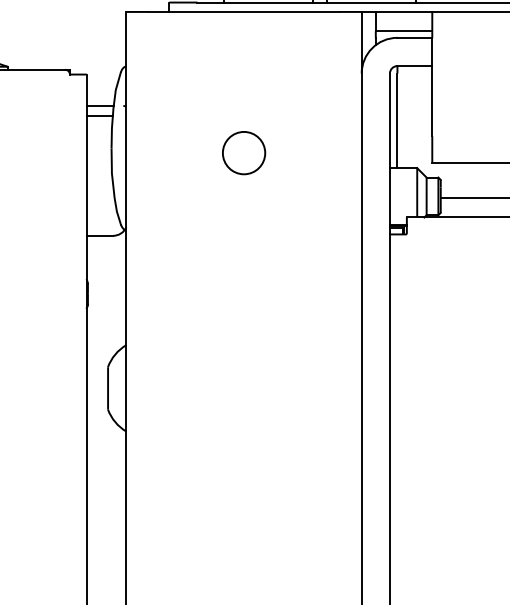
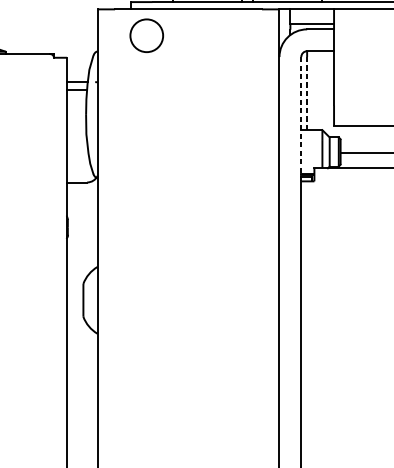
line: (397, 120) -> (307, 93), solid -> dashed
circle: (244, 153) -> (147, 36), moved
line: (389, 154) -> (300, 119), solid -> dashed

